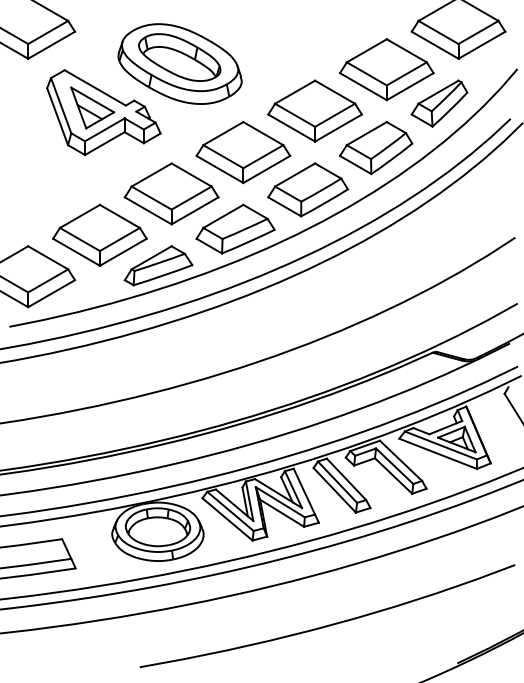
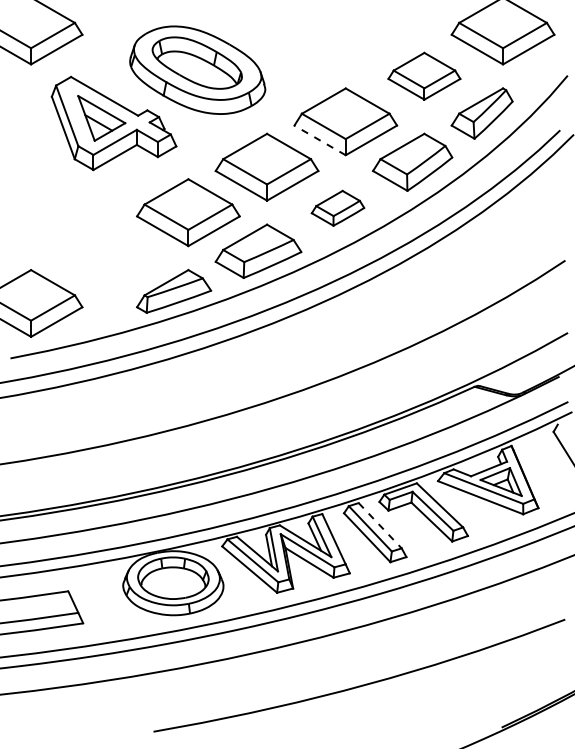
part: (386, 68) -> (424, 75), size x0.7
line: (292, 128) -> (320, 140), solid -> dashed
part: (307, 190) -> (337, 208), size x0.6
part: (99, 234) -> (109, 257), removed
line: (346, 480) -> (380, 526), solid -> dashed

